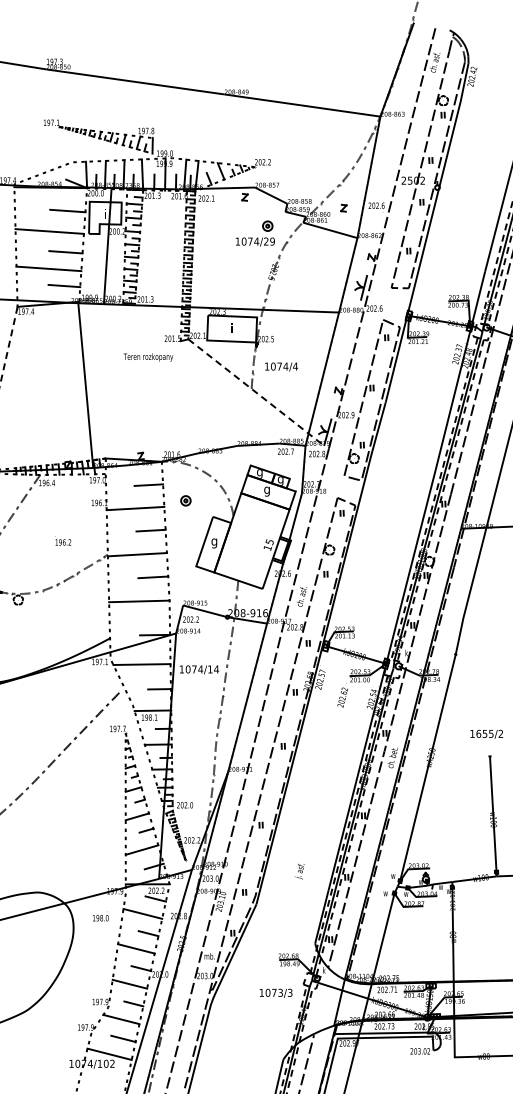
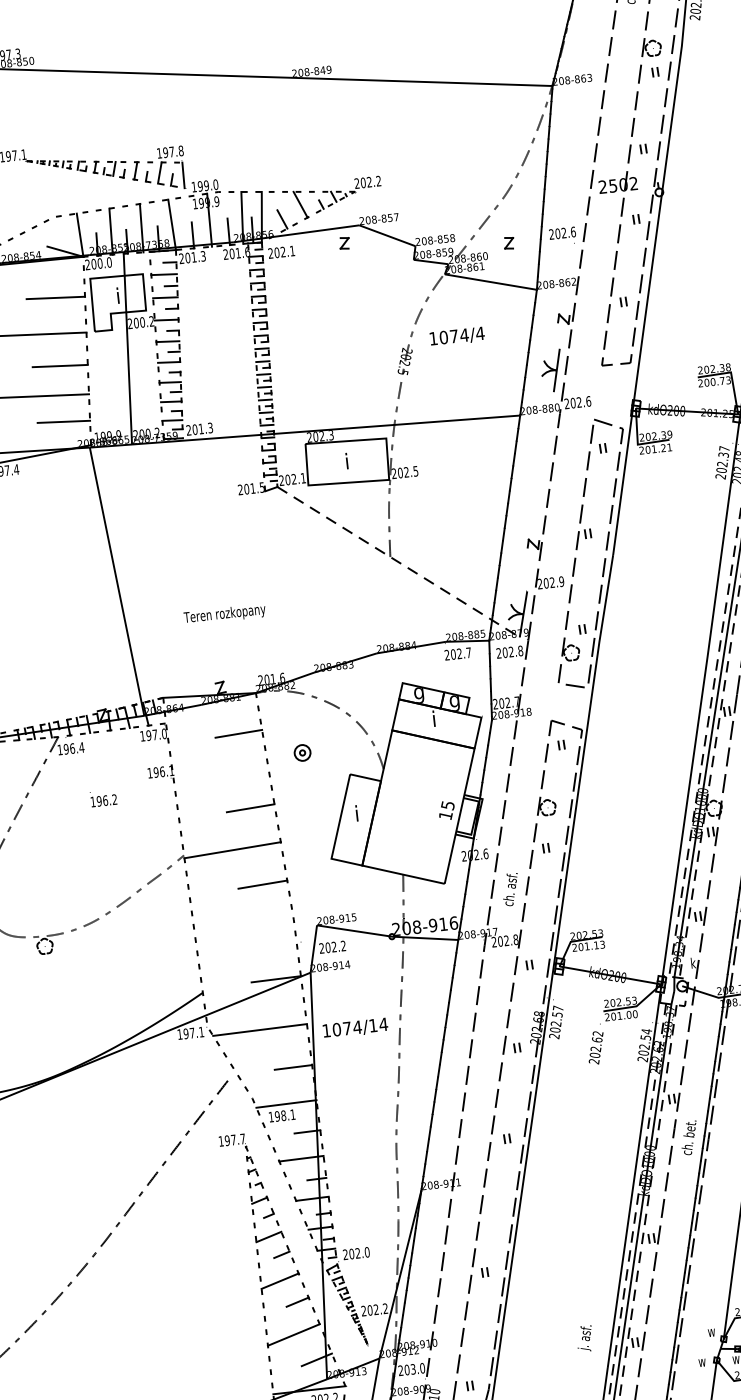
part: (254, 233) -> (366, 300), removed
text: (147, 357) -> (223, 614), moved
text: (281, 366) -> (457, 335), moved
text: (266, 490) -> (433, 721), g -> i
line: (135, 508) -> (221, 774), removed
text: (63, 540) -> (103, 797), moved
text: (214, 542) -> (357, 816), g -> i
line: (139, 601) -> (244, 926), removed
text: (299, 871) -> (584, 1338), moved

